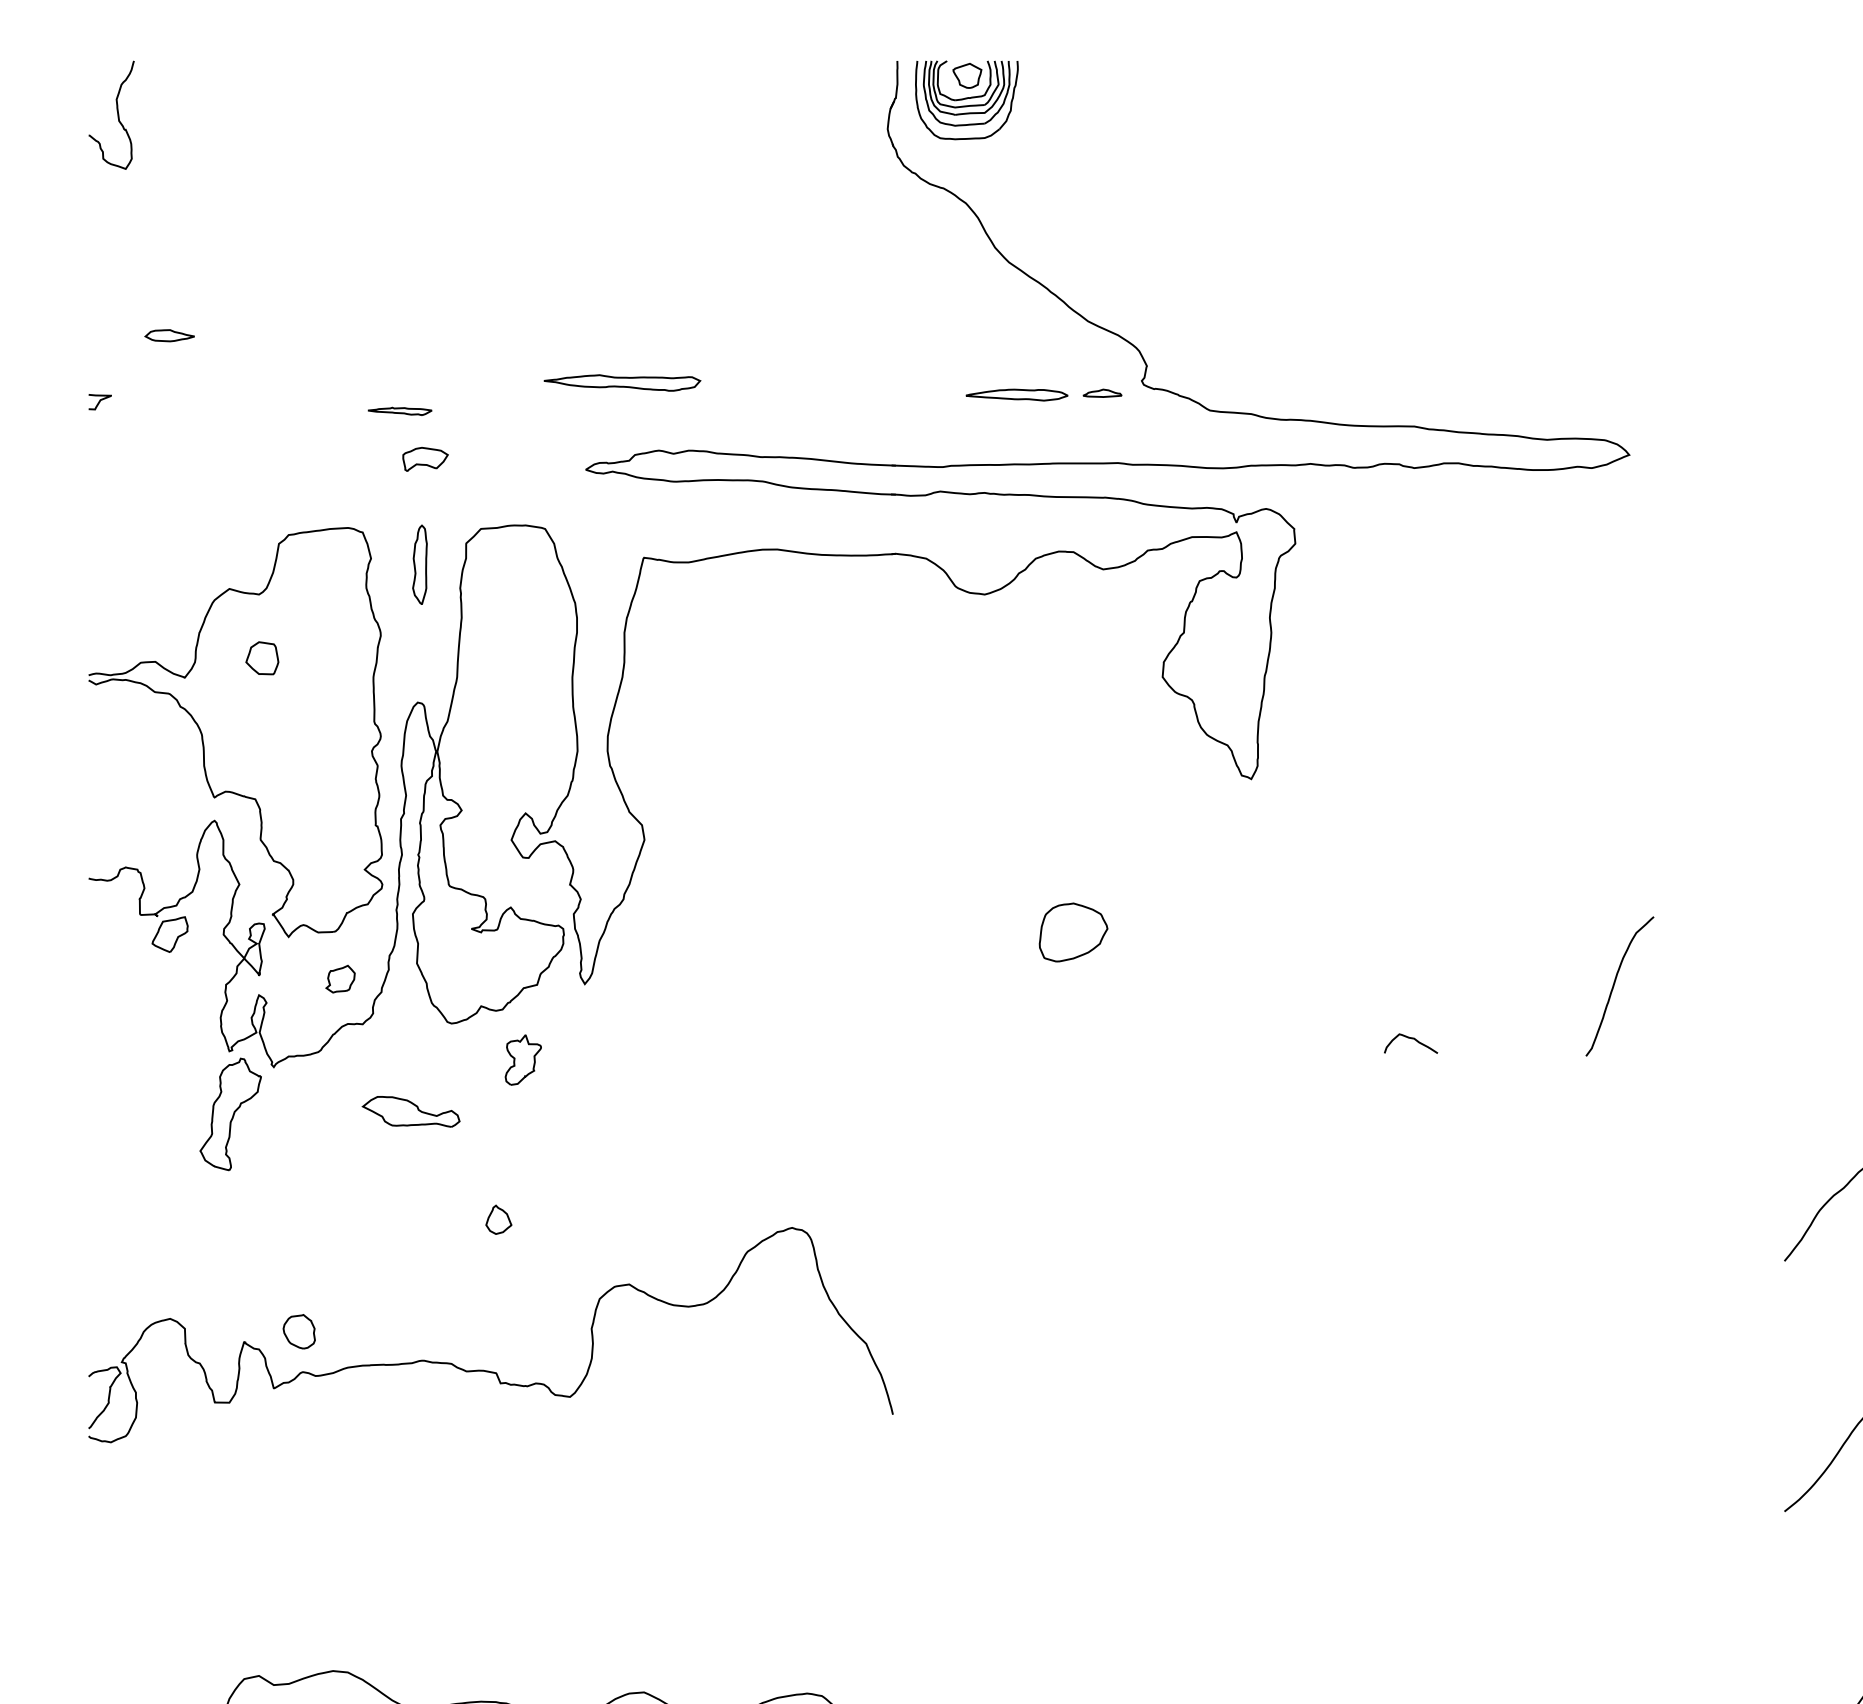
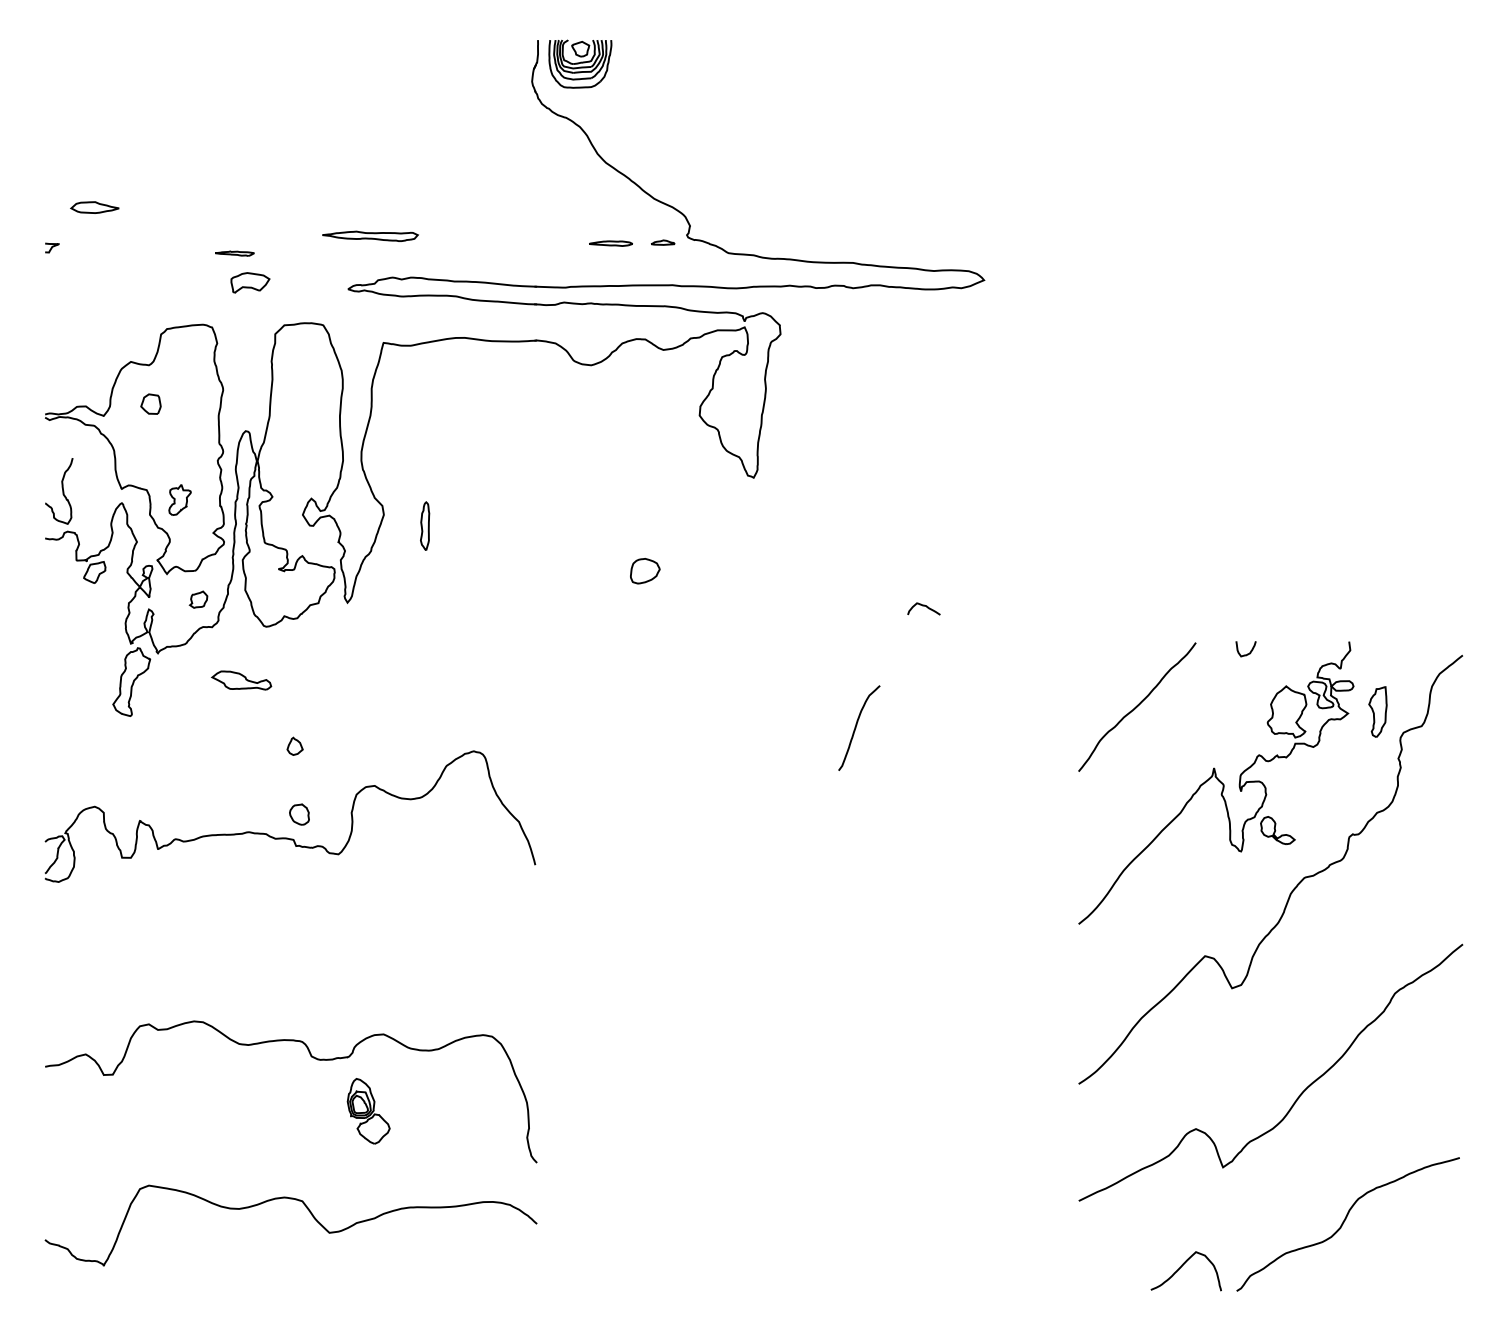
curve: (117, 115) -> (62, 491), moved
part: (168, 335) -> (93, 207), size x1.6
part: (1016, 394) -> (610, 243), size x0.7
part: (425, 458) -> (250, 282), size x1.4
part: (420, 563) -> (425, 525), moved
part: (1072, 931) -> (644, 570), size x0.7
curve: (1616, 982) -> (857, 725), moved
curve: (1410, 1039) -> (923, 606), moved
part: (522, 1059) -> (179, 499), moved
part: (299, 1331) -> (299, 814), moved

